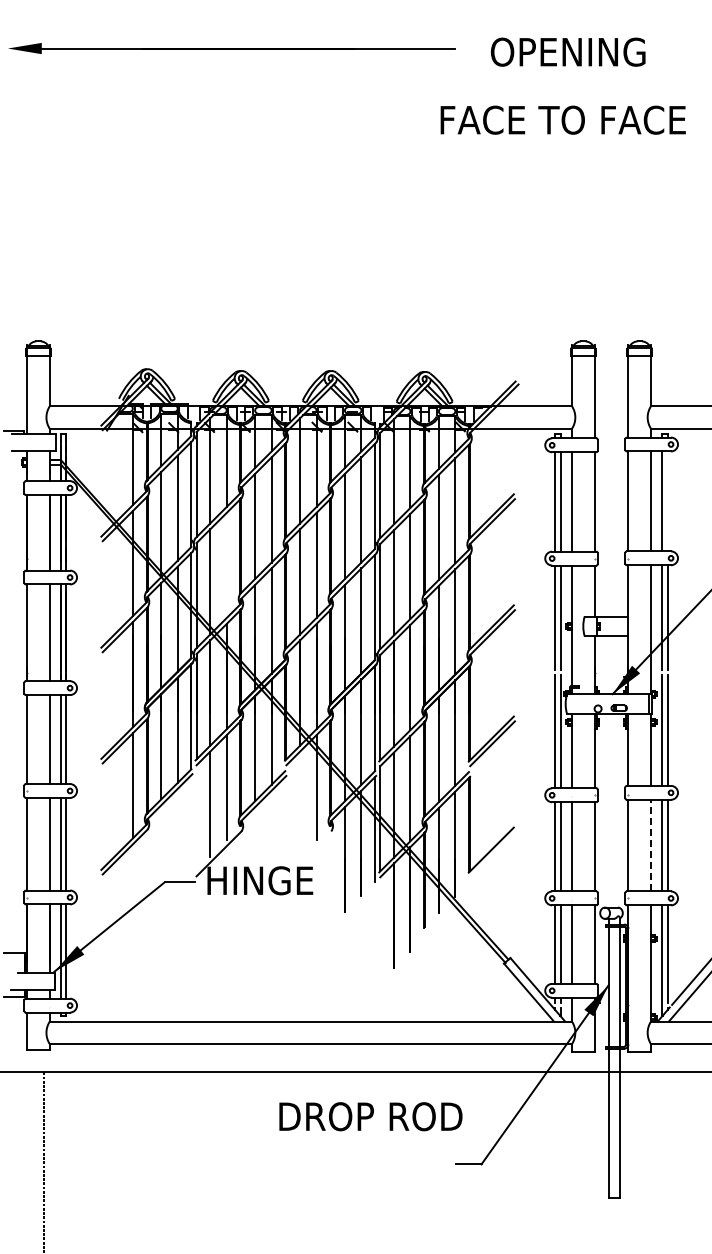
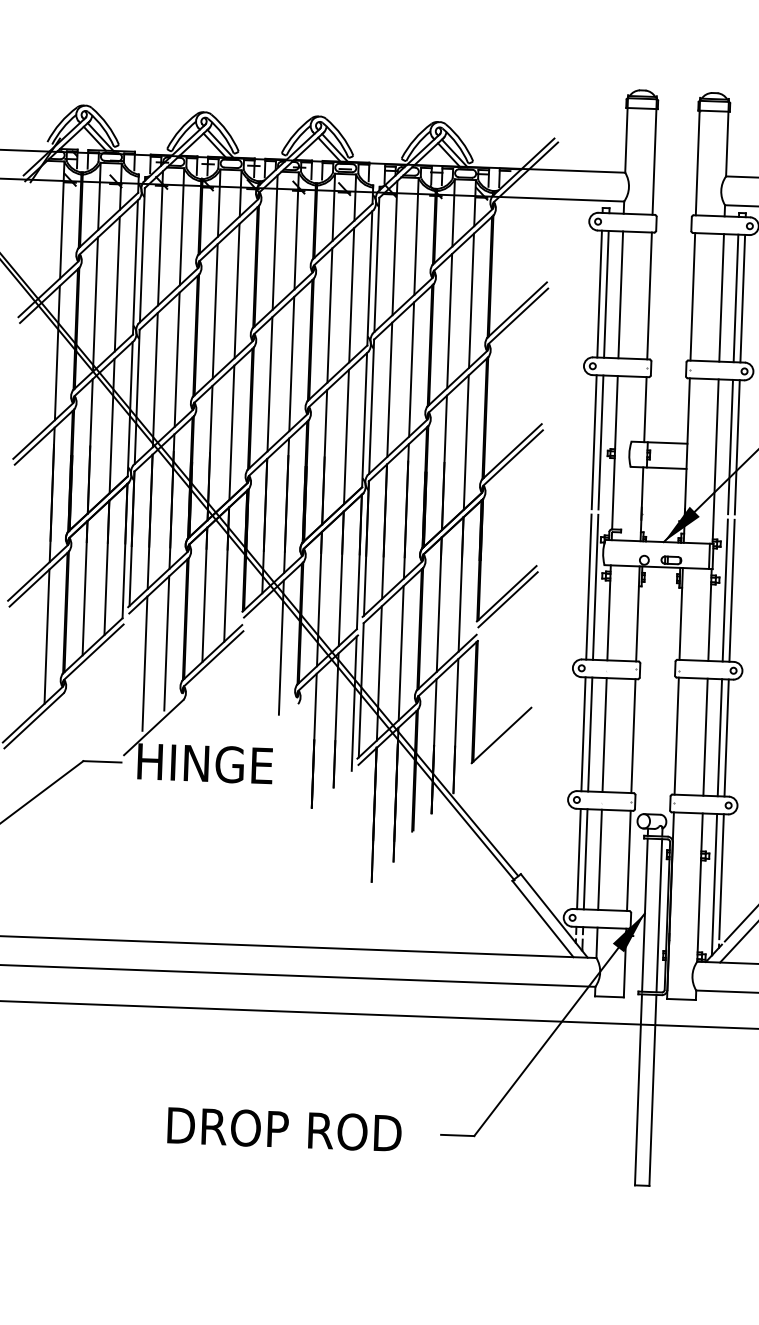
line: (667, 501) -> (742, 298), added
line: (226, 565) -> (176, 359), added
line: (651, 845) -> (706, 737), dashed -> solid
text: (370, 1116) -> (284, 1129), moved

